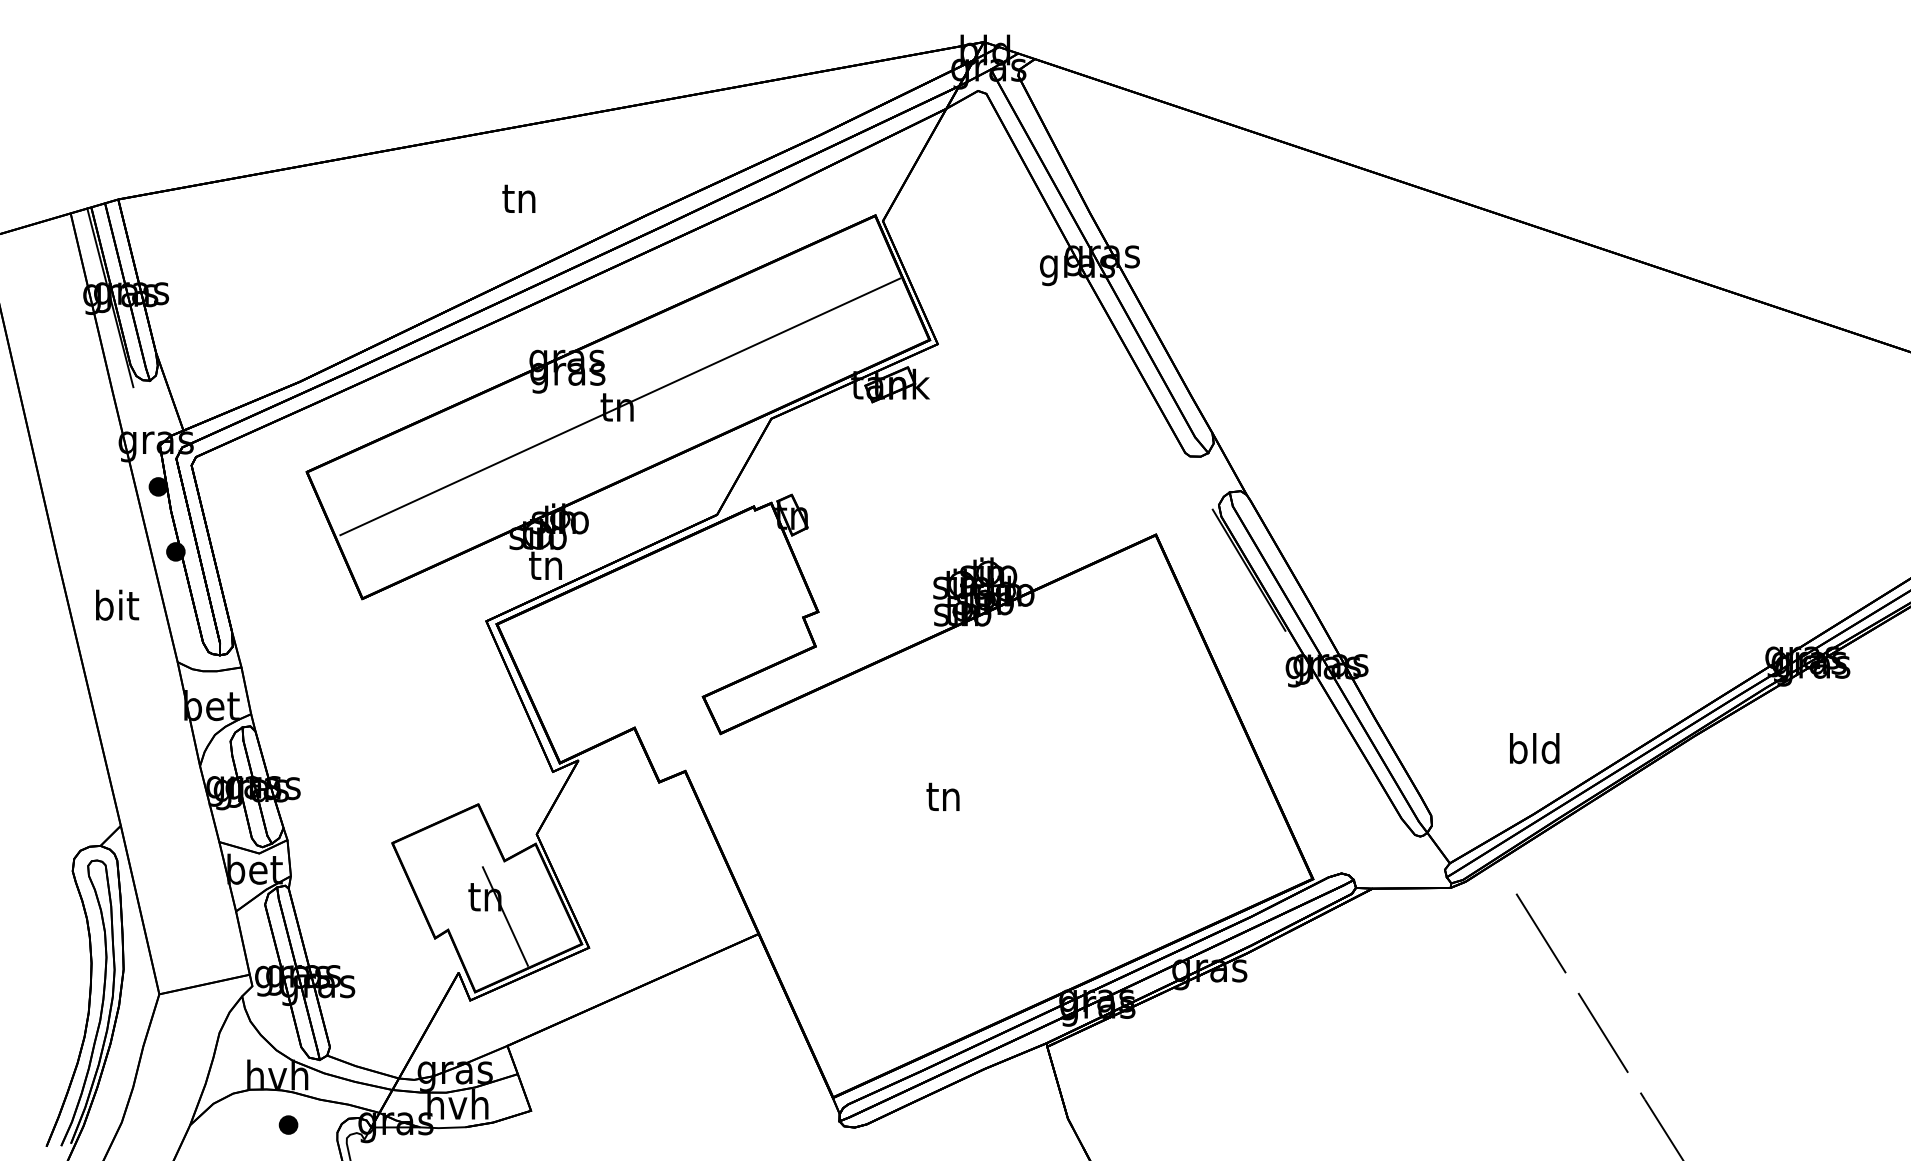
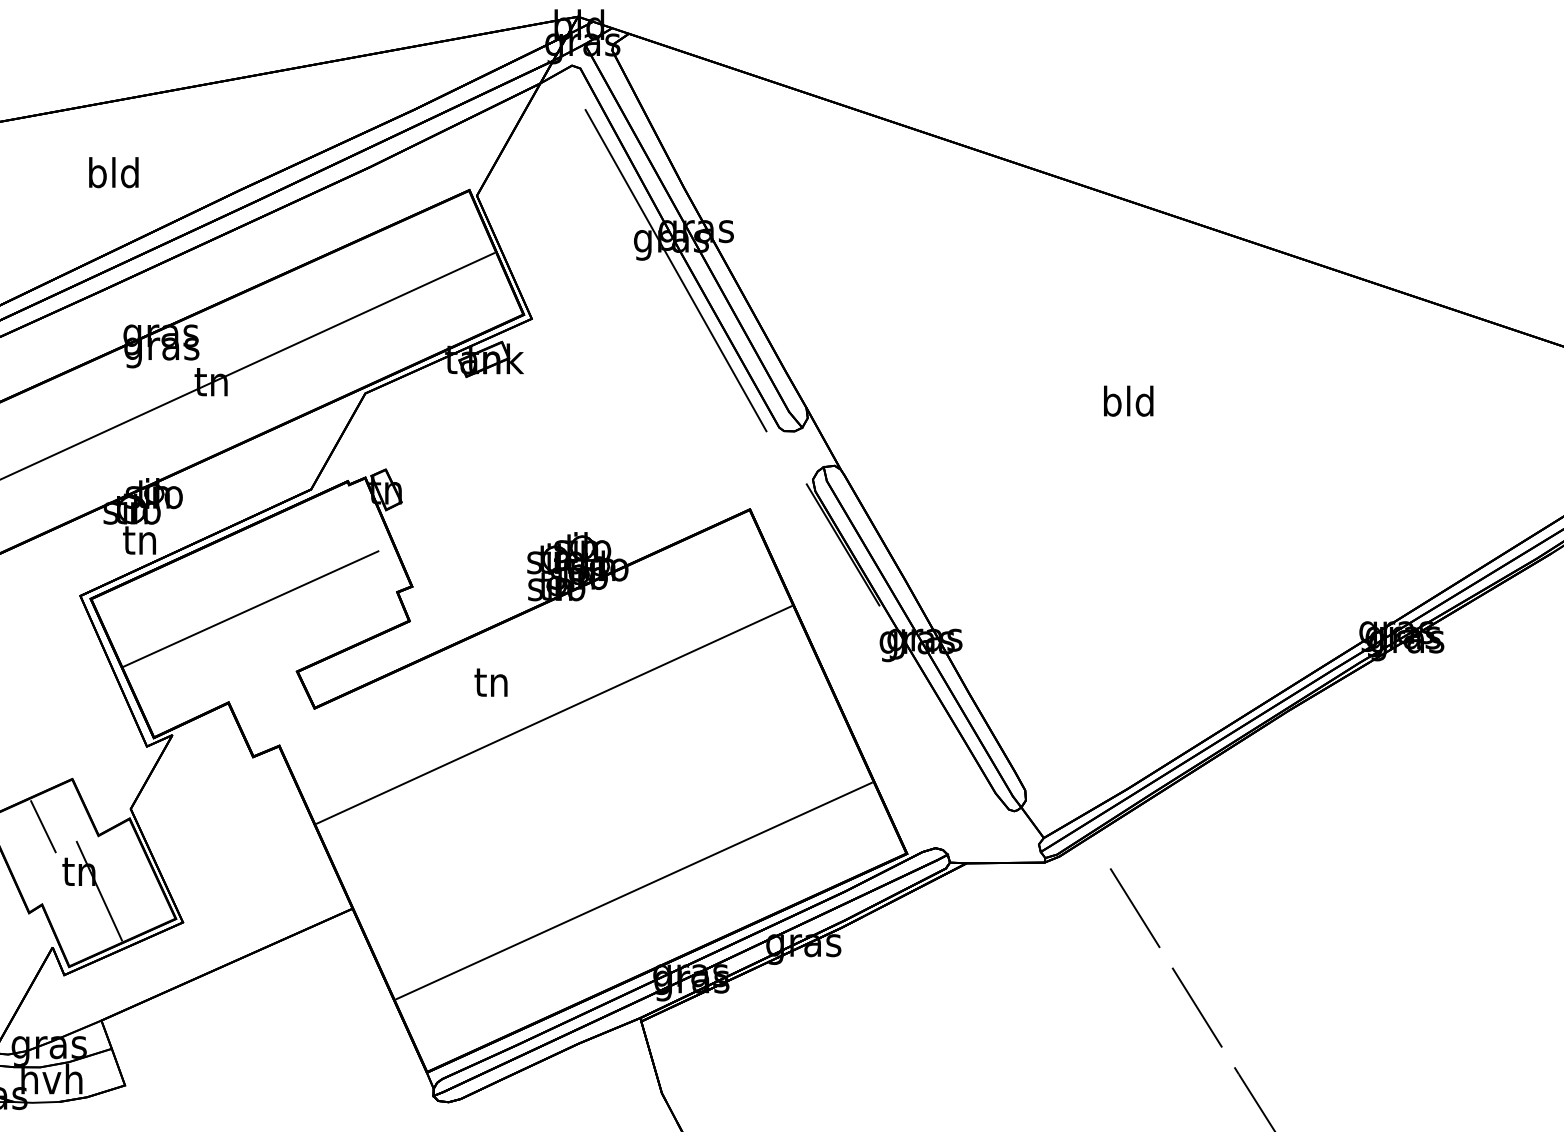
text: (519, 197) -> (113, 172), tn -> bld
line: (1081, 295) -> (675, 270), added
line: (656, 633) -> (250, 608), added
line: (960, 739) -> (554, 714), added
text: (1534, 748) -> (1128, 401), moved
text: (942, 796) -> (490, 682), moved
line: (449, 851) -> (43, 826), added
line: (1039, 916) -> (633, 891), added

